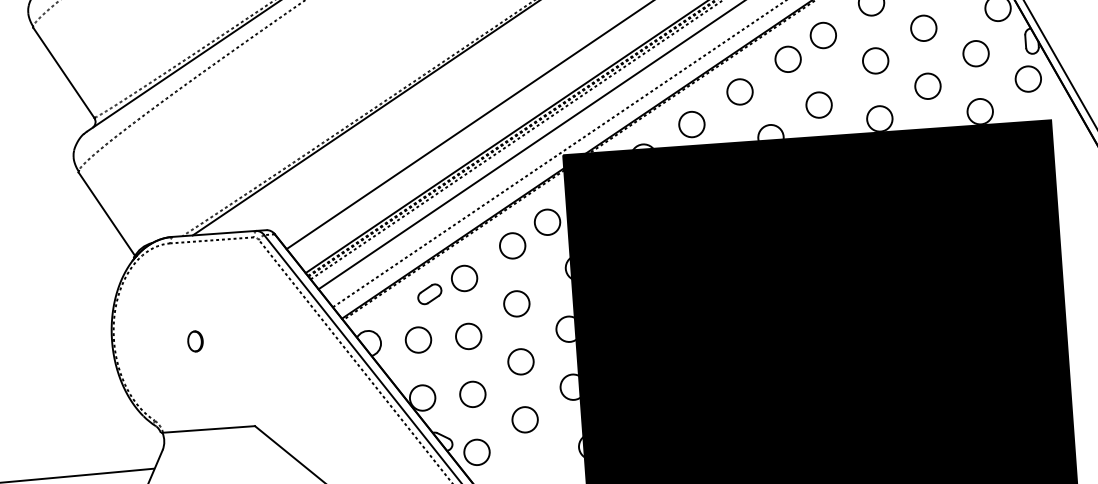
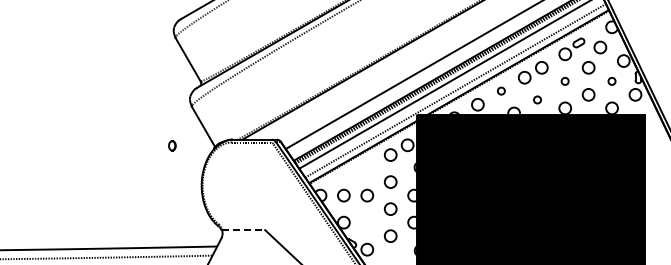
circle: (974, 54) -> (611, 81), size x0.6
circle: (874, 61) -> (564, 81), size x0.6
circle: (740, 90) -> (501, 90), size x0.6
circle: (818, 104) -> (537, 99), size x0.6
part: (448, 283) -> (359, 170), removed
part: (195, 340) -> (172, 145), moved
circle: (473, 394) -> (367, 222), removed
line: (210, 430) -> (244, 230), solid -> dashed

